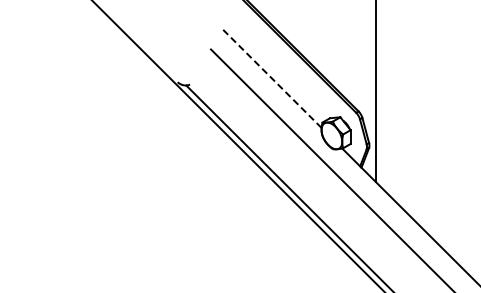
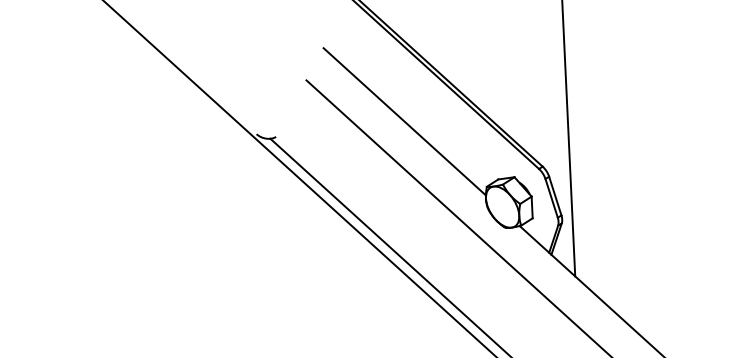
line: (272, 78) -> (405, 121), dashed -> solid

